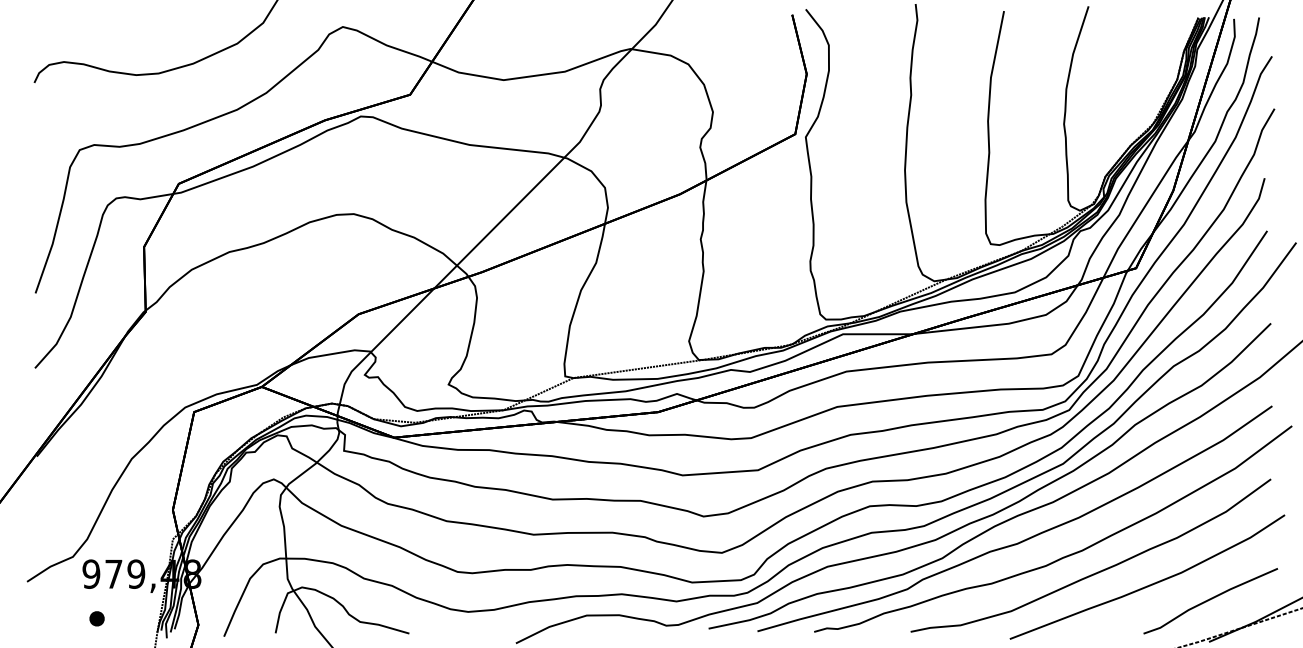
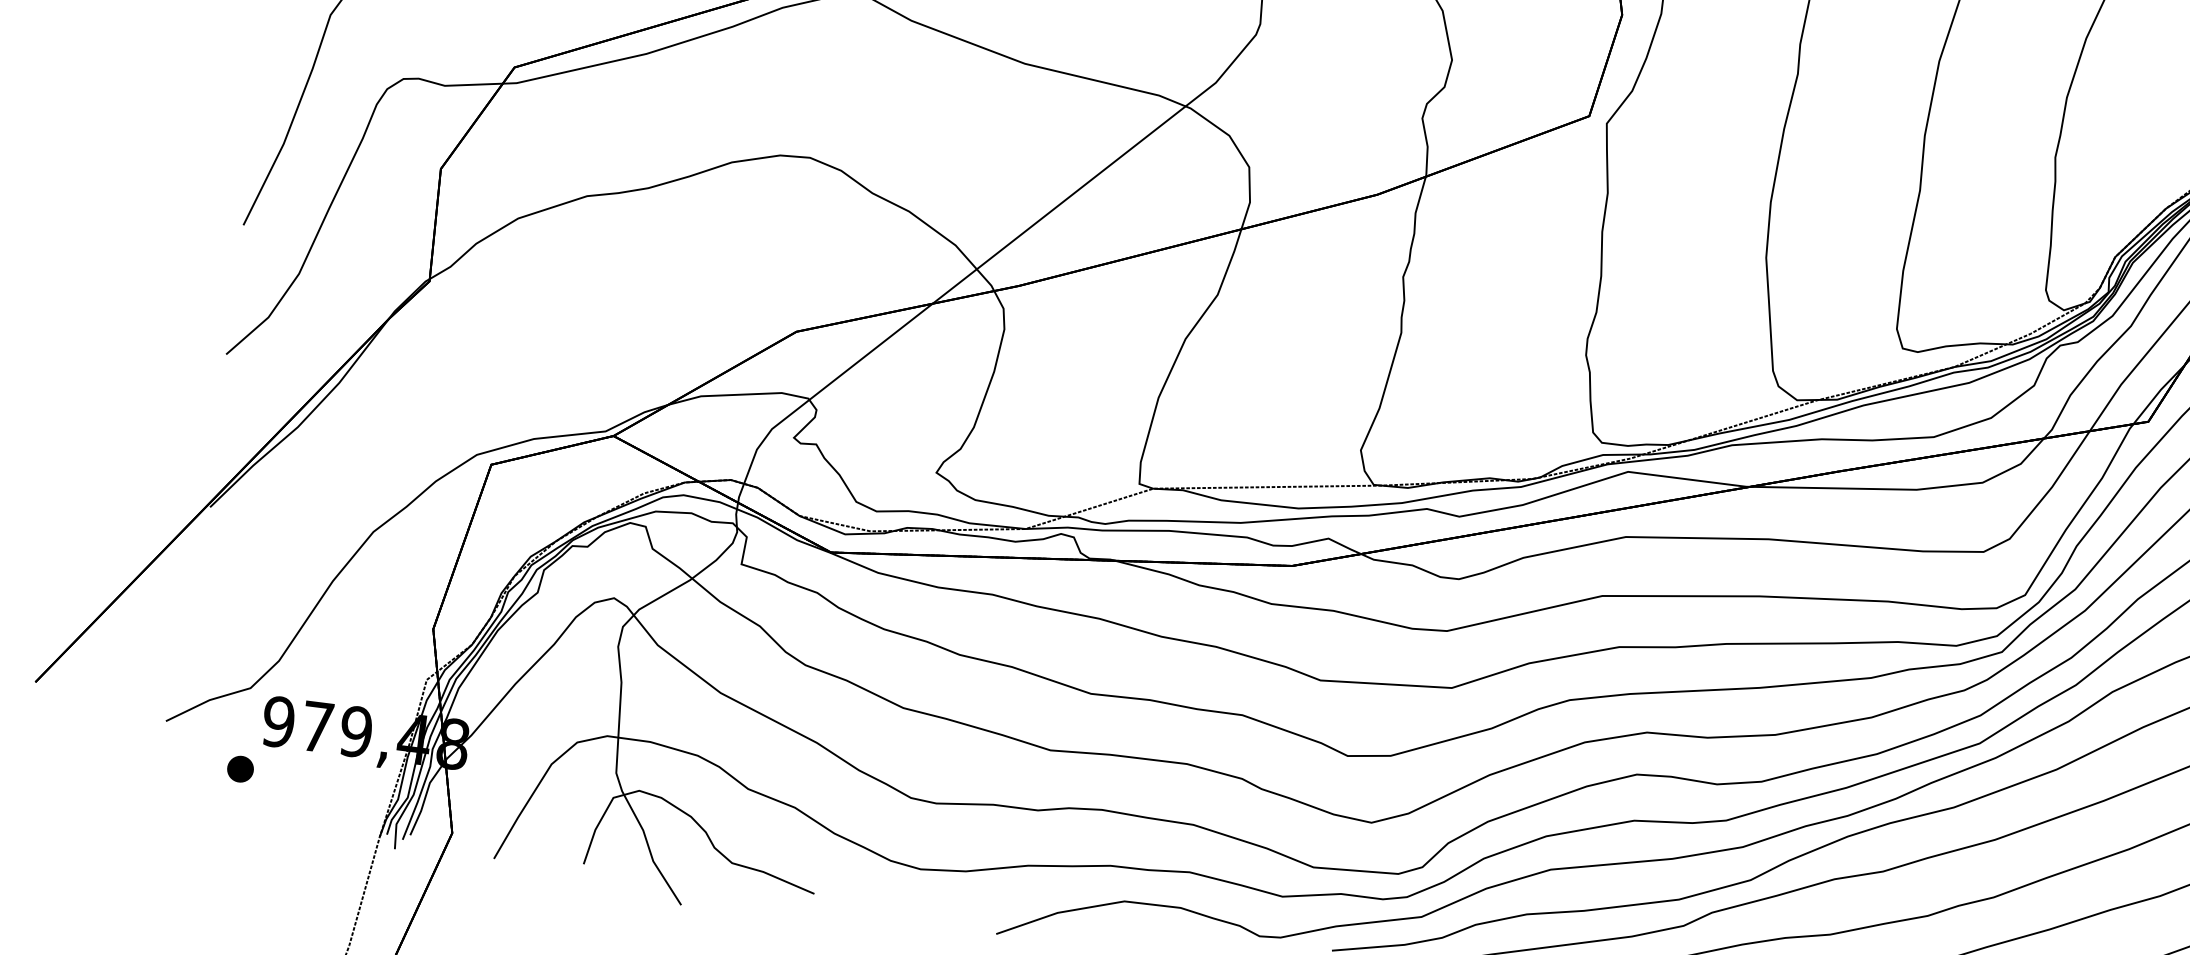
part: (96, 618) -> (239, 768), moved

